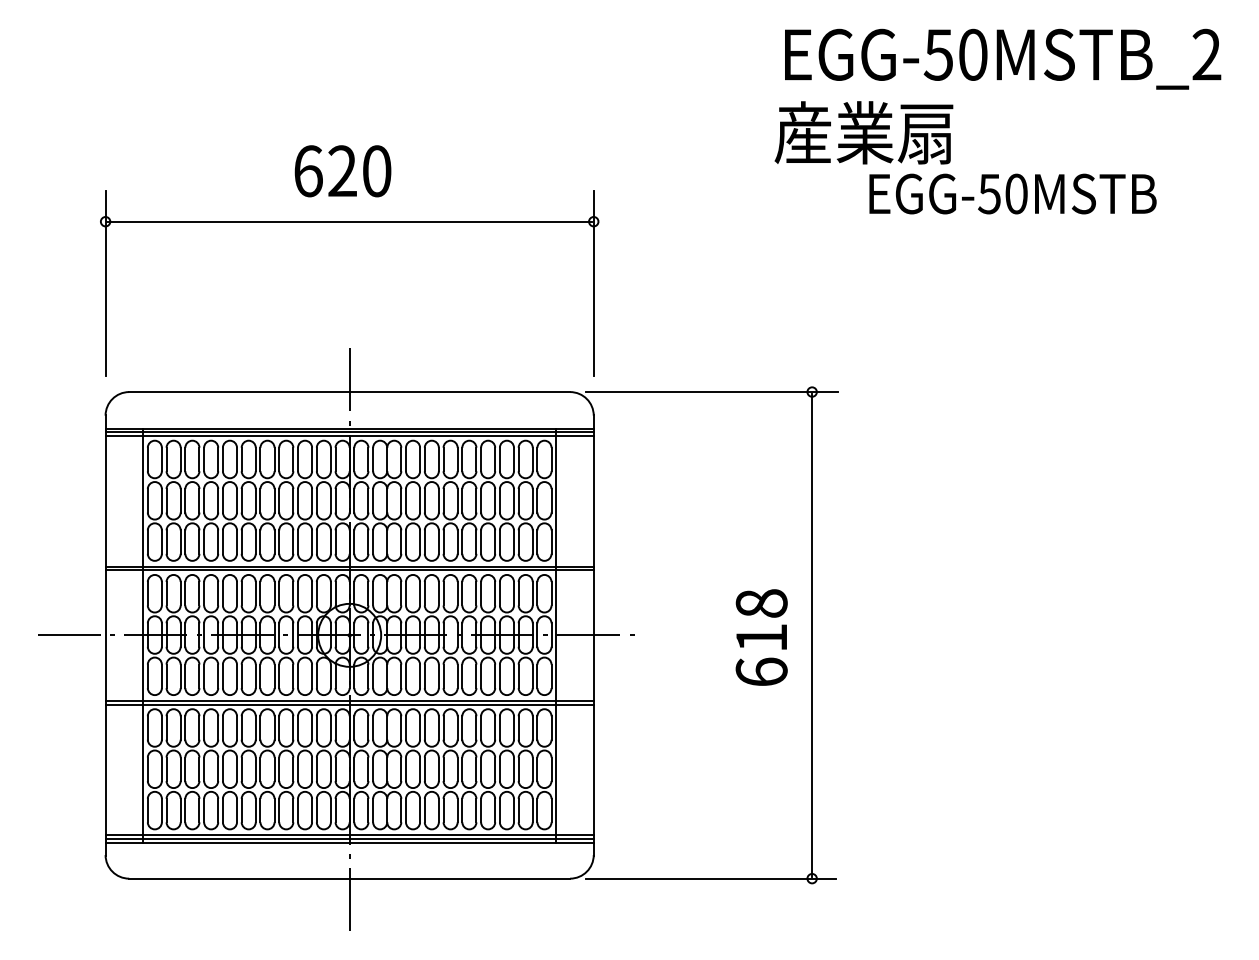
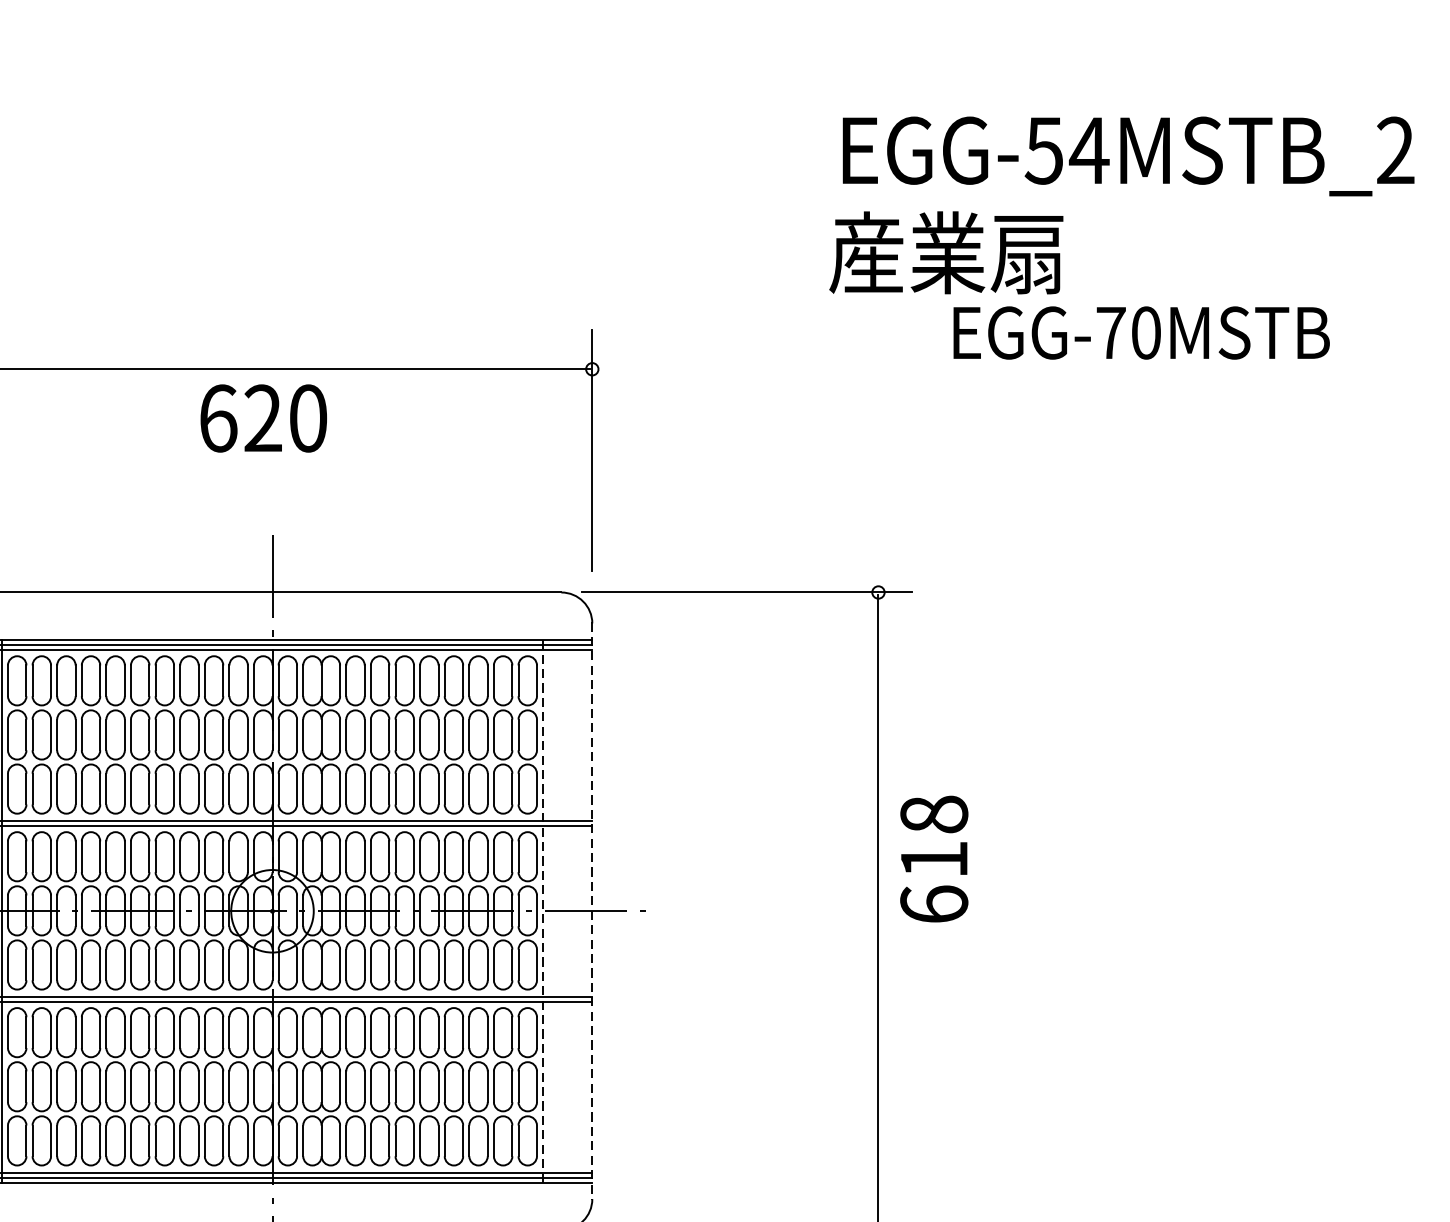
text: (972, 54) -> (1088, 150), EGG-50MSTB_2 -> EGG-54MSTB_2
text: (342, 171) -> (263, 418), moved
text: (989, 194) -> (1110, 333), EGG-50MSTB -> EGG-70MSTB
line: (556, 635) -> (543, 911), solid -> dashed
line: (593, 635) -> (591, 911), solid -> dashed
text: (761, 637) -> (933, 859), moved

